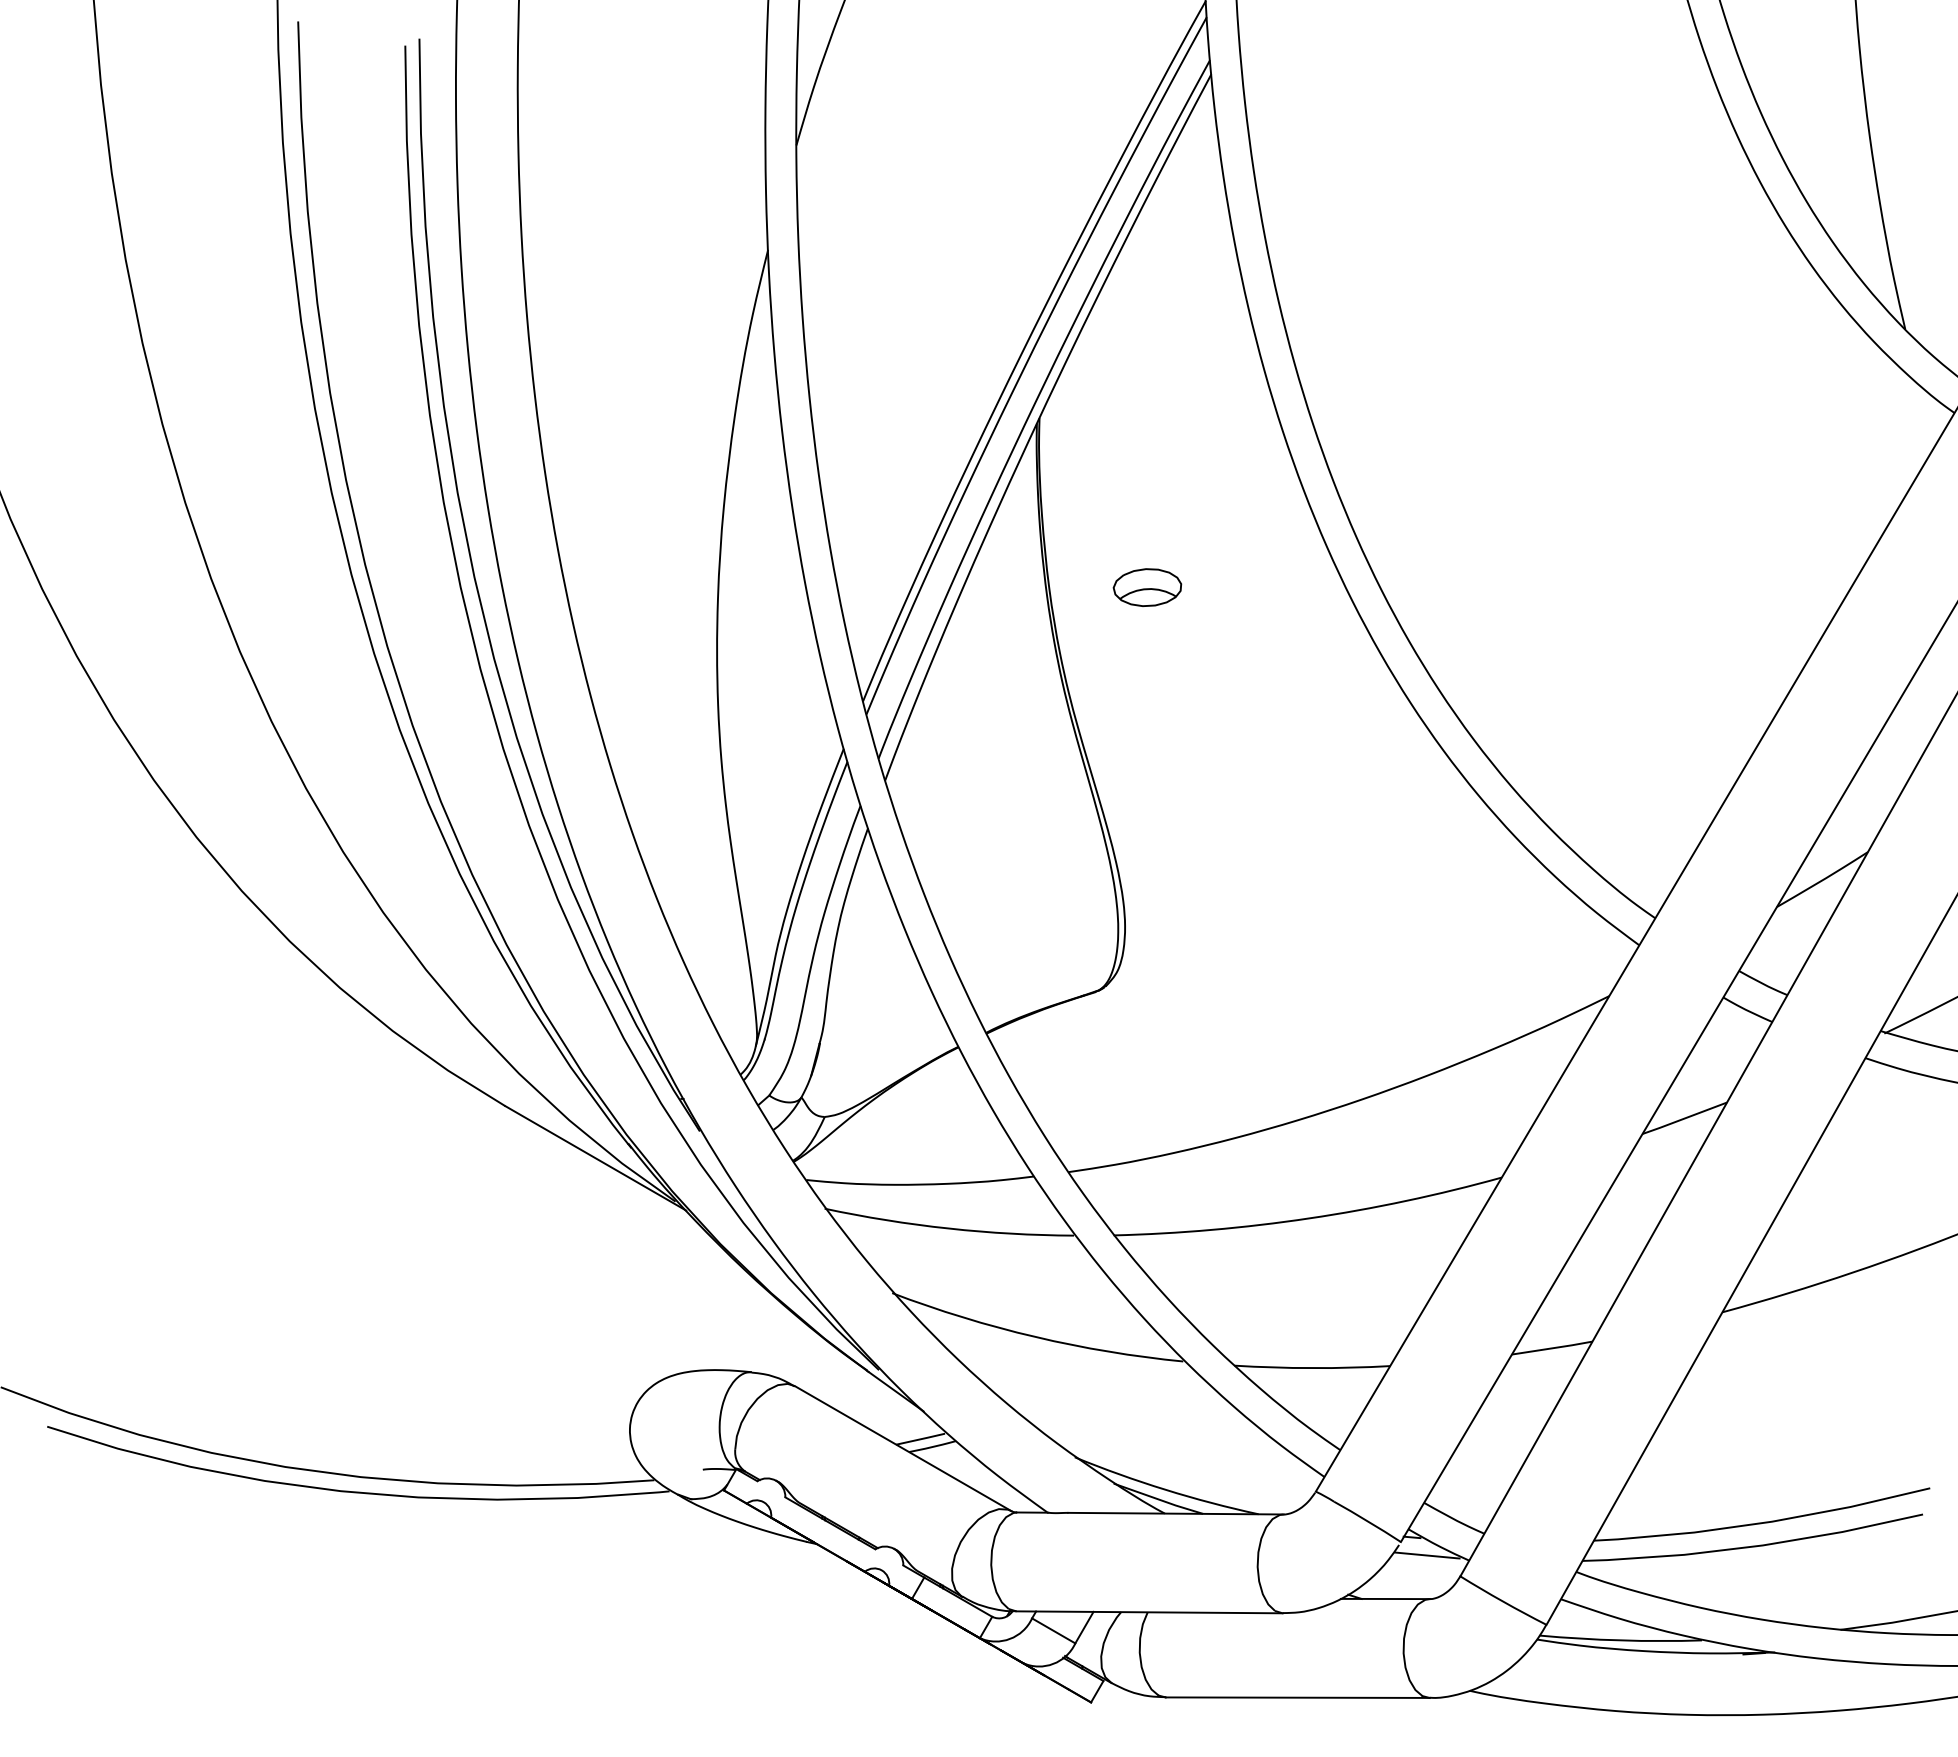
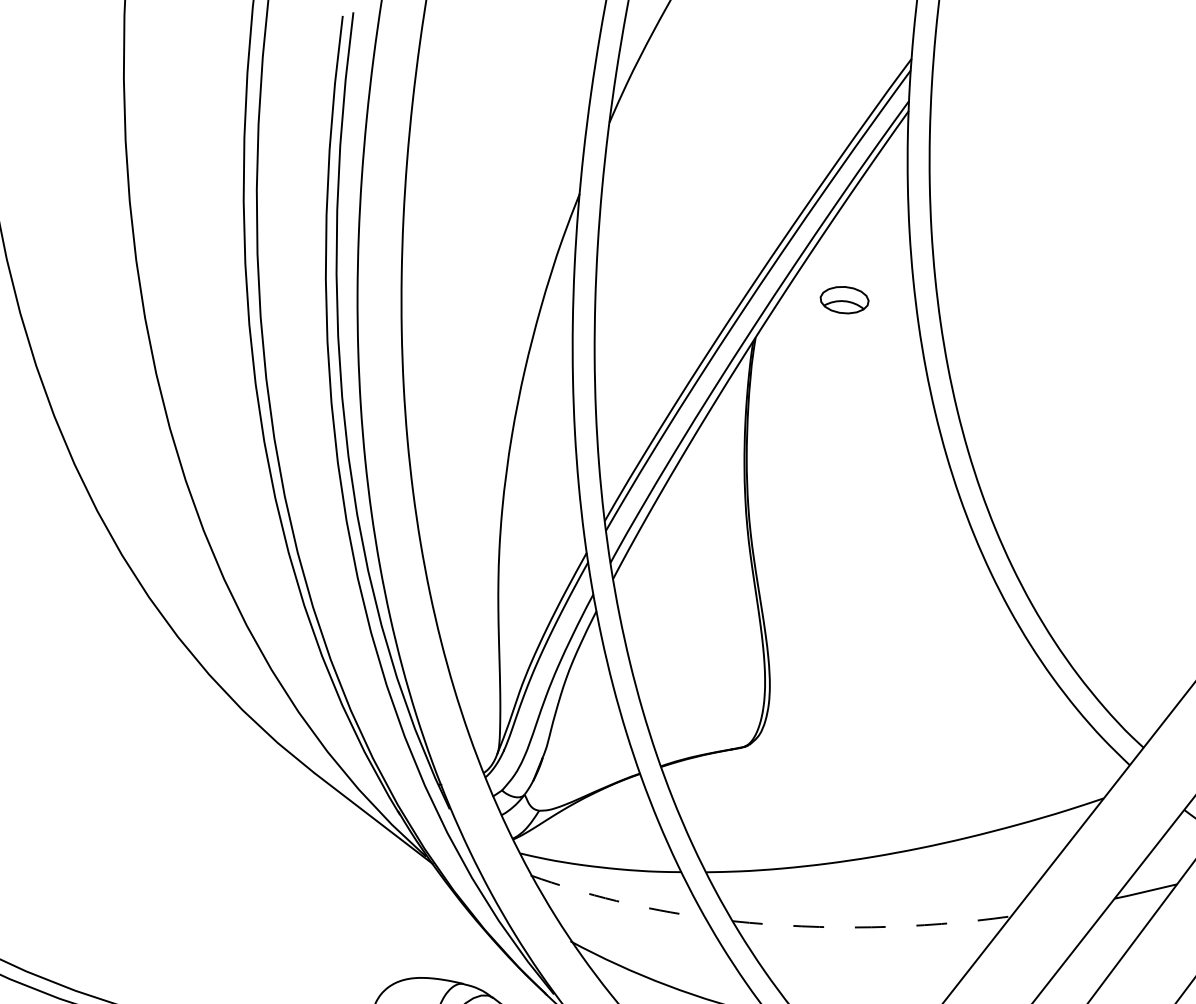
part: (1147, 587) -> (844, 300), moved
arc: (1309, 1218) -> (871, 927), solid -> dashed
arc: (948, 1228) -> (616, 900), solid -> dashed

